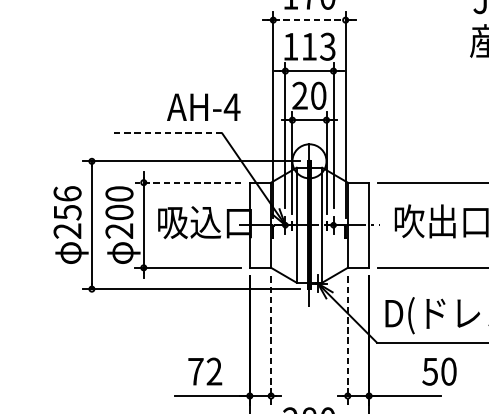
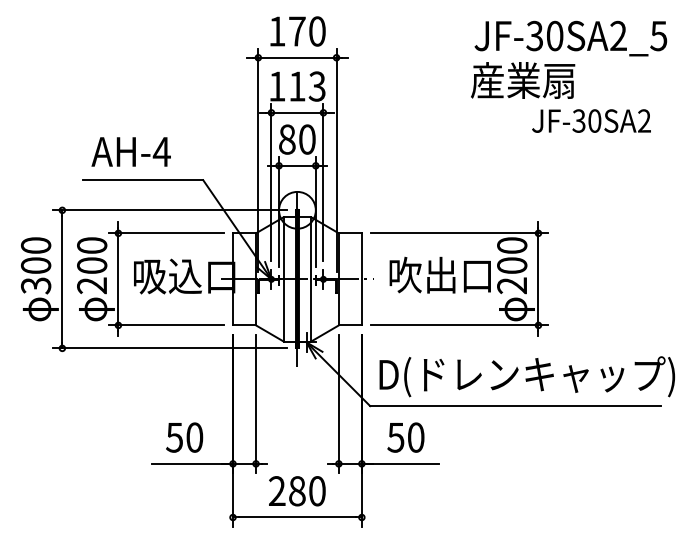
line: (309, 19) -> (297, 57), dashed -> solid
text: (300, 95) -> (287, 139), 20 -> 80
text: (203, 106) -> (130, 151), moved
line: (166, 133) -> (142, 180), dashed -> solid
line: (188, 182) -> (166, 233), dashed -> solid
text: (67, 212) -> (35, 265), 256 -> 300
line: (271, 341) -> (256, 404), dashed -> solid
line: (347, 341) -> (338, 404), dashed -> solid
text: (204, 371) -> (184, 437), 72 -> 50
text: (439, 371) -> (405, 437), moved

